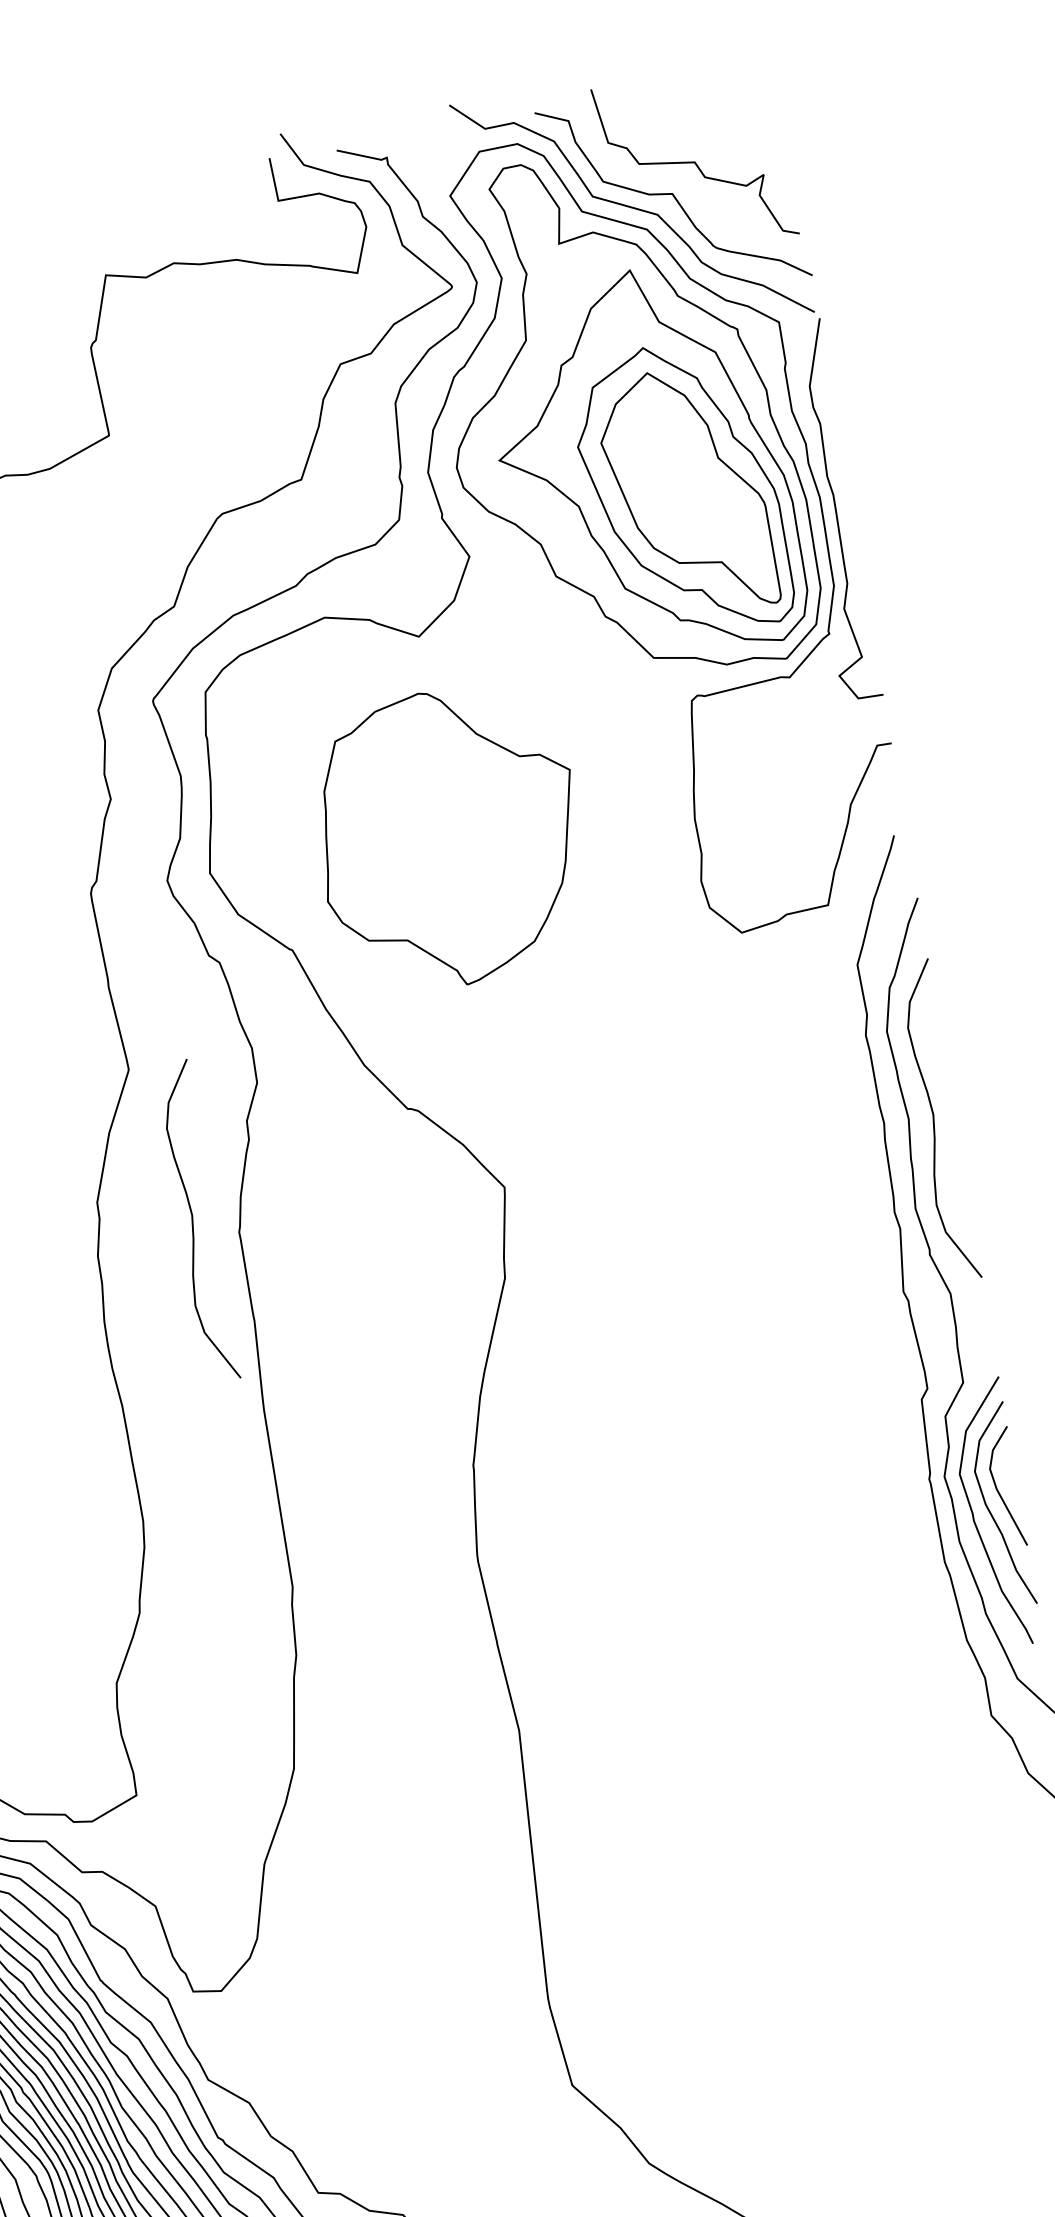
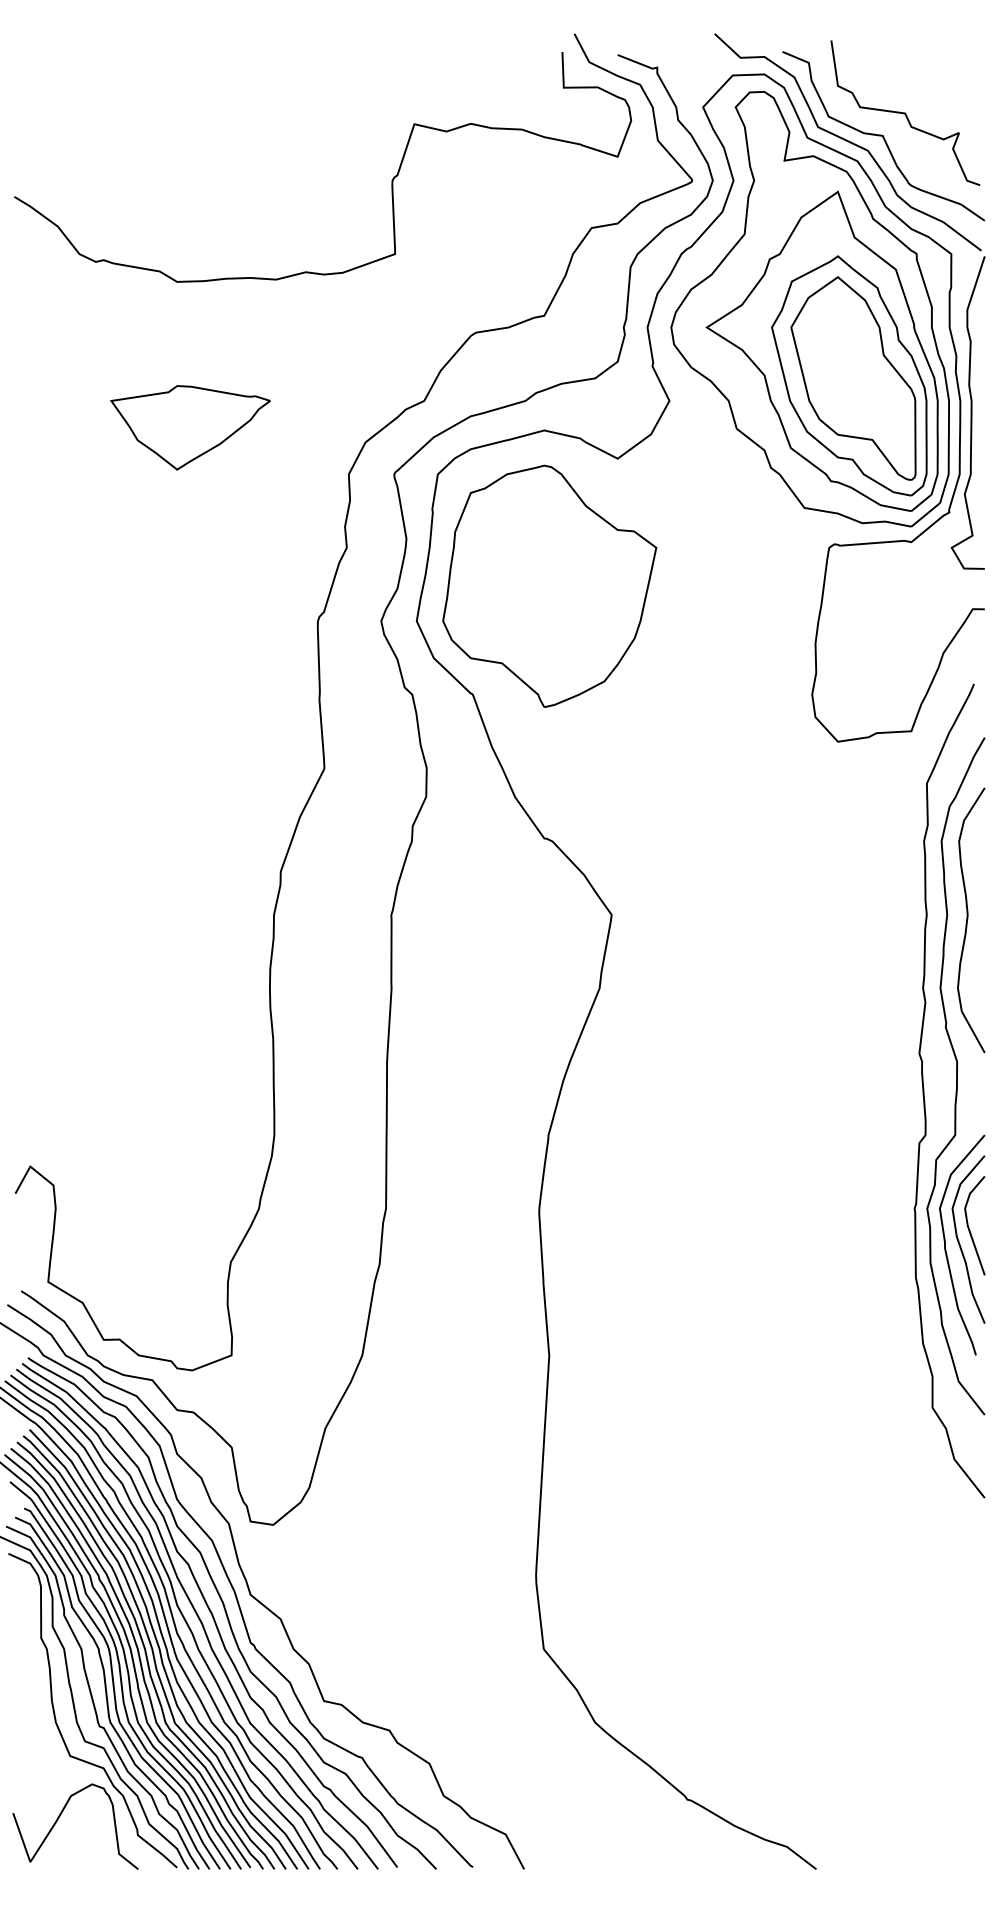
part: (448, 837) -> (549, 585), moved
curve: (194, 1220) -> (356, 899), removed

